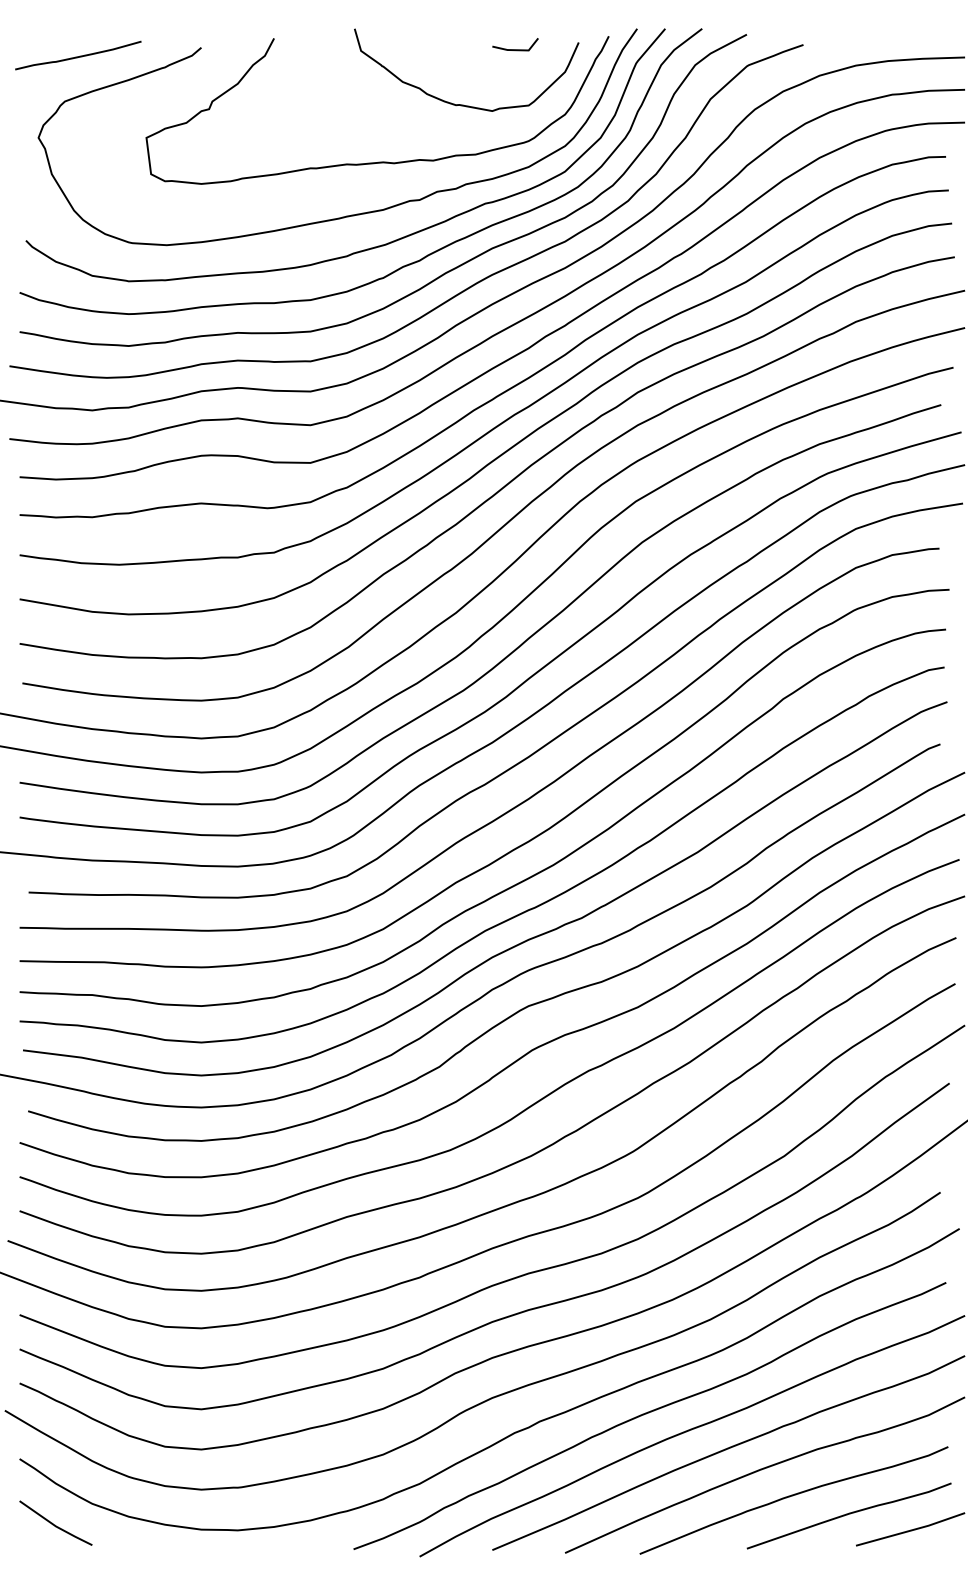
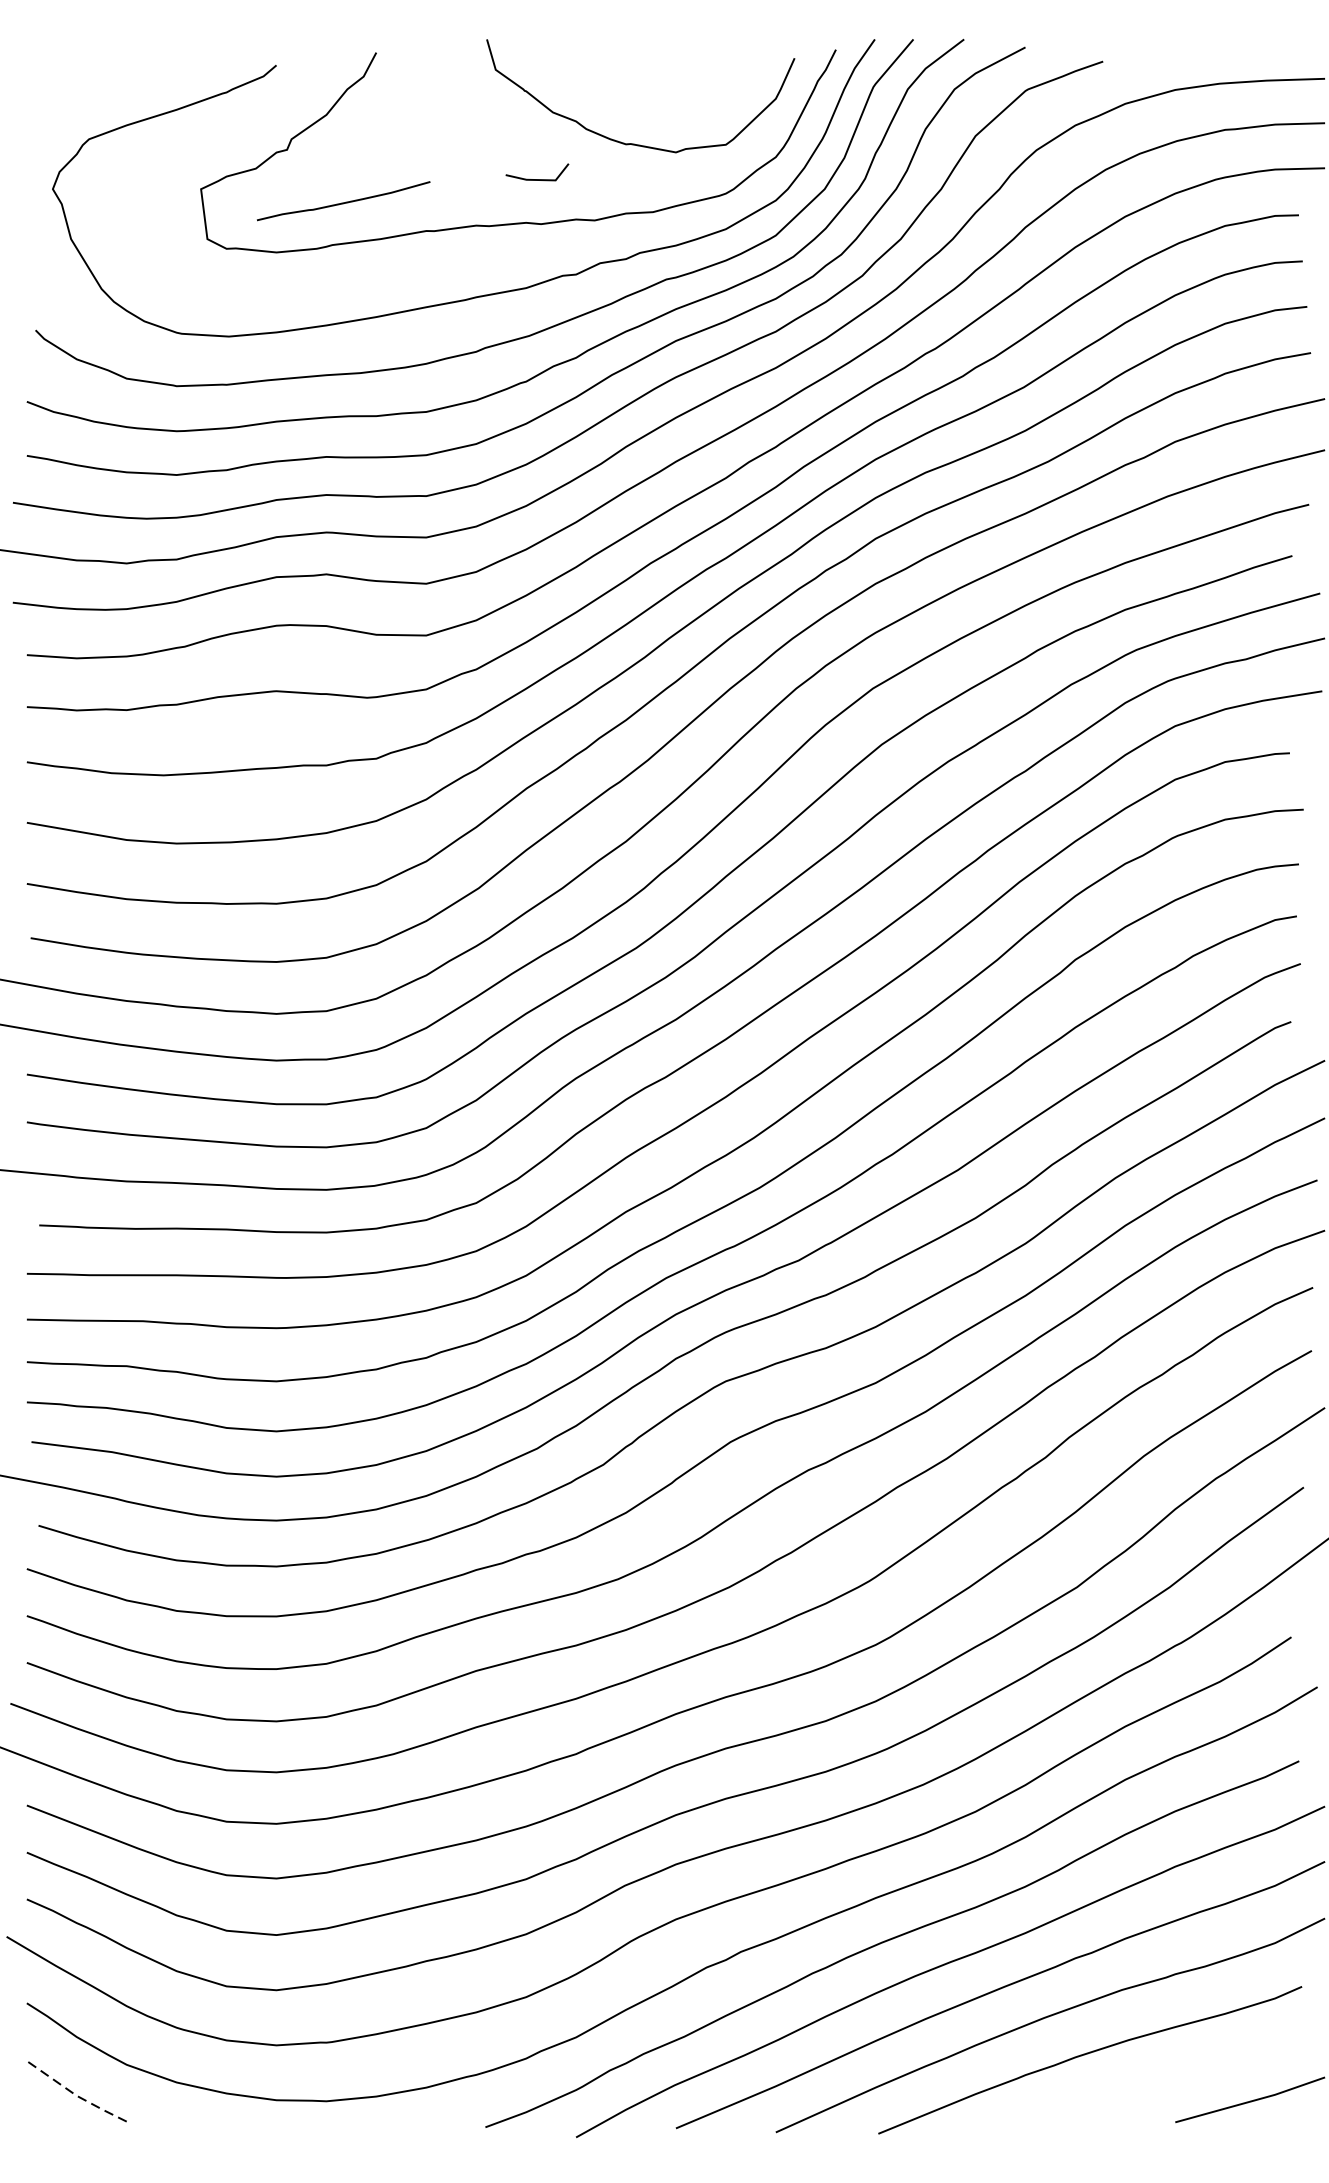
line: (515, 49) -> (537, 179), moved
curve: (79, 55) -> (345, 201), moved
curve: (848, 1514) -> (1164, 2079), removed
line: (55, 1525) -> (76, 2094), solid -> dashed

